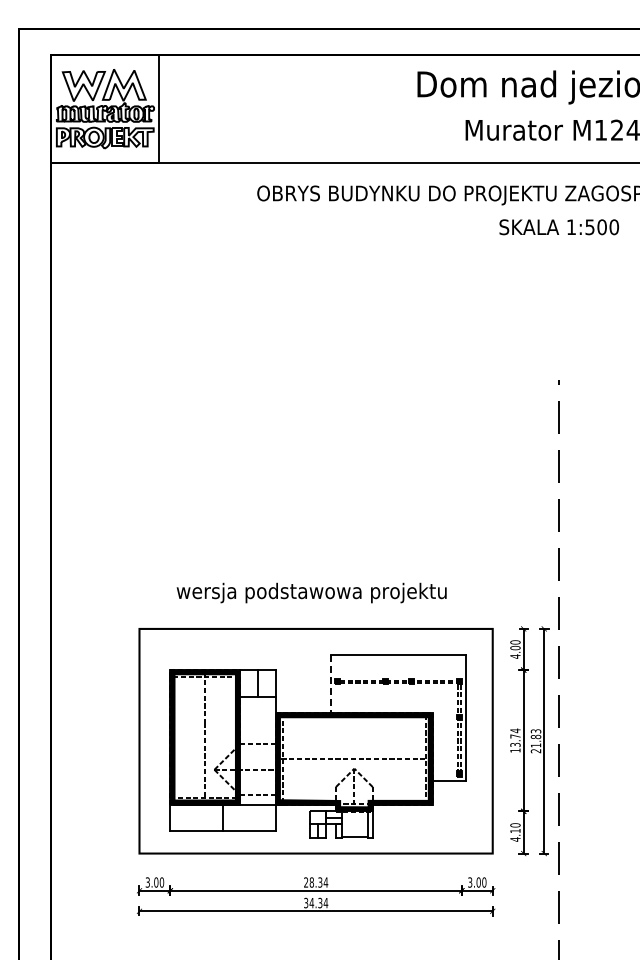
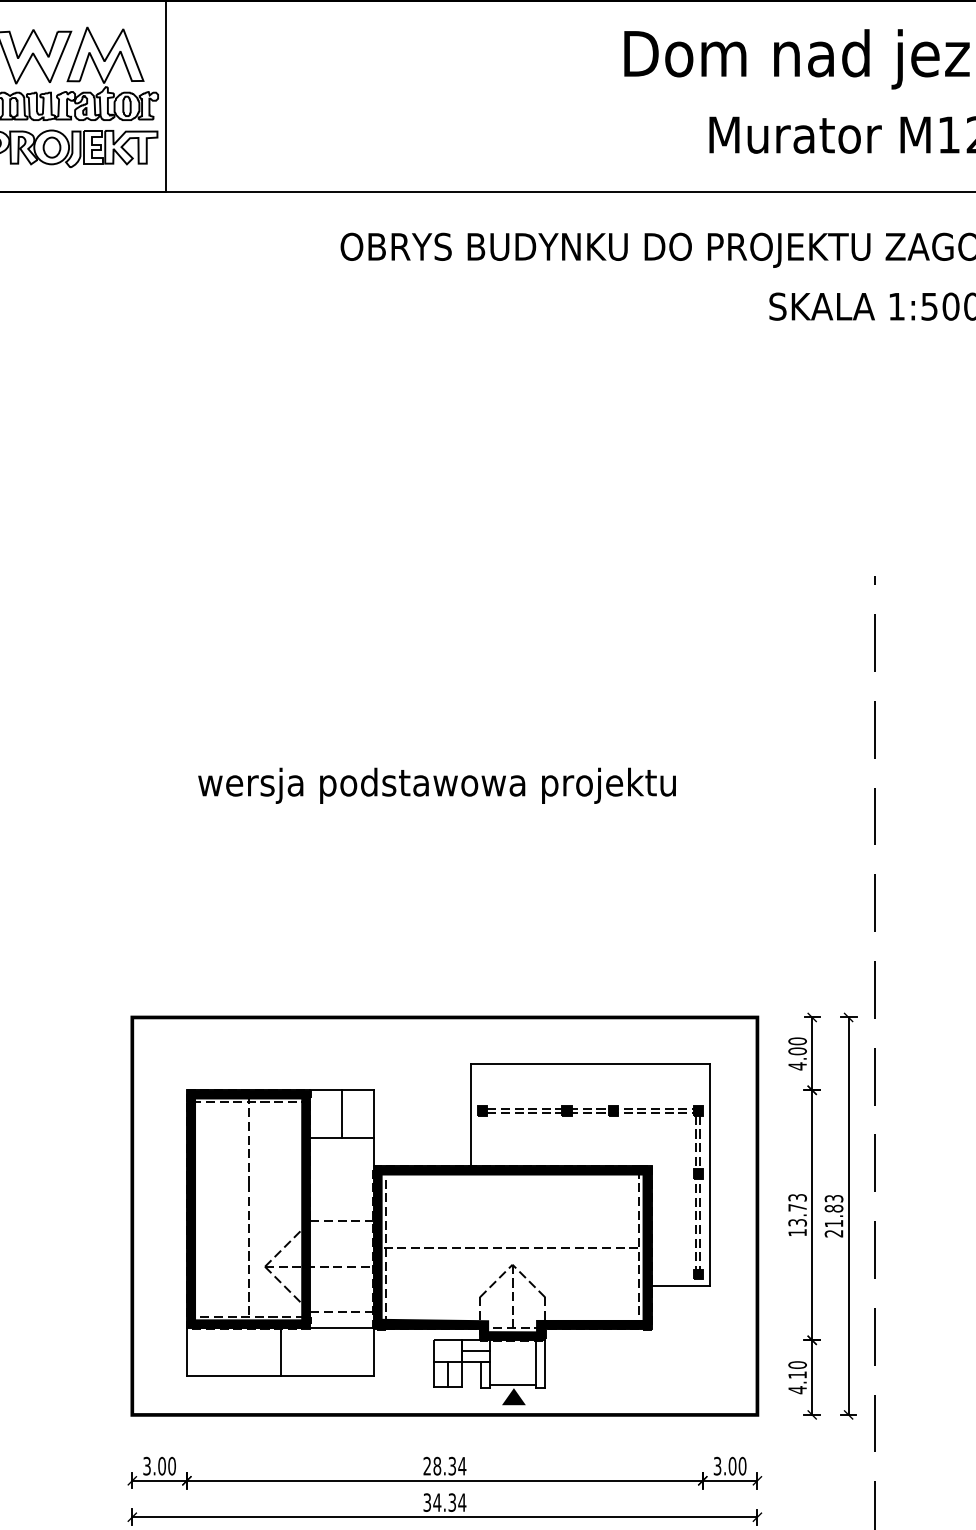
text: (311, 592) -> (436, 784), moved
line: (330, 683) -> (470, 1114), dashed -> solid
text: (515, 730) -> (797, 1197), 13.74 -> 13.73
fill: (354, 843) -> (512, 1397), added

